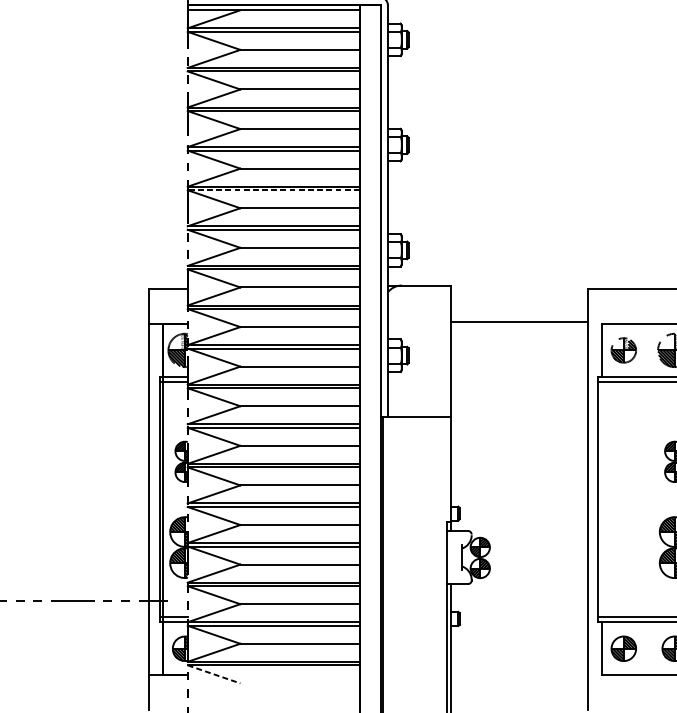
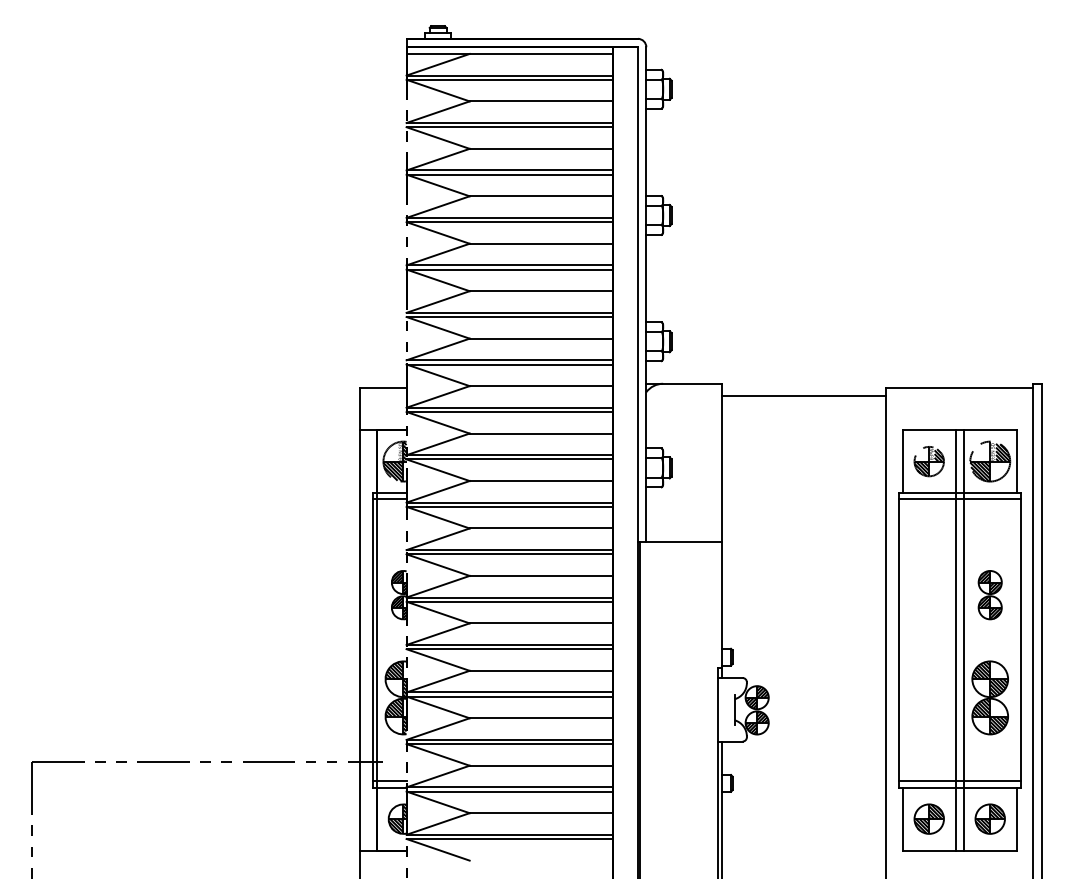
line: (273, 190) -> (509, 269), dashed -> solid
line: (519, 321) -> (804, 396), moved
line: (645, 499) -> (955, 640), added
line: (652, 499) -> (963, 640), added
line: (214, 674) -> (438, 849), dashed -> solid

